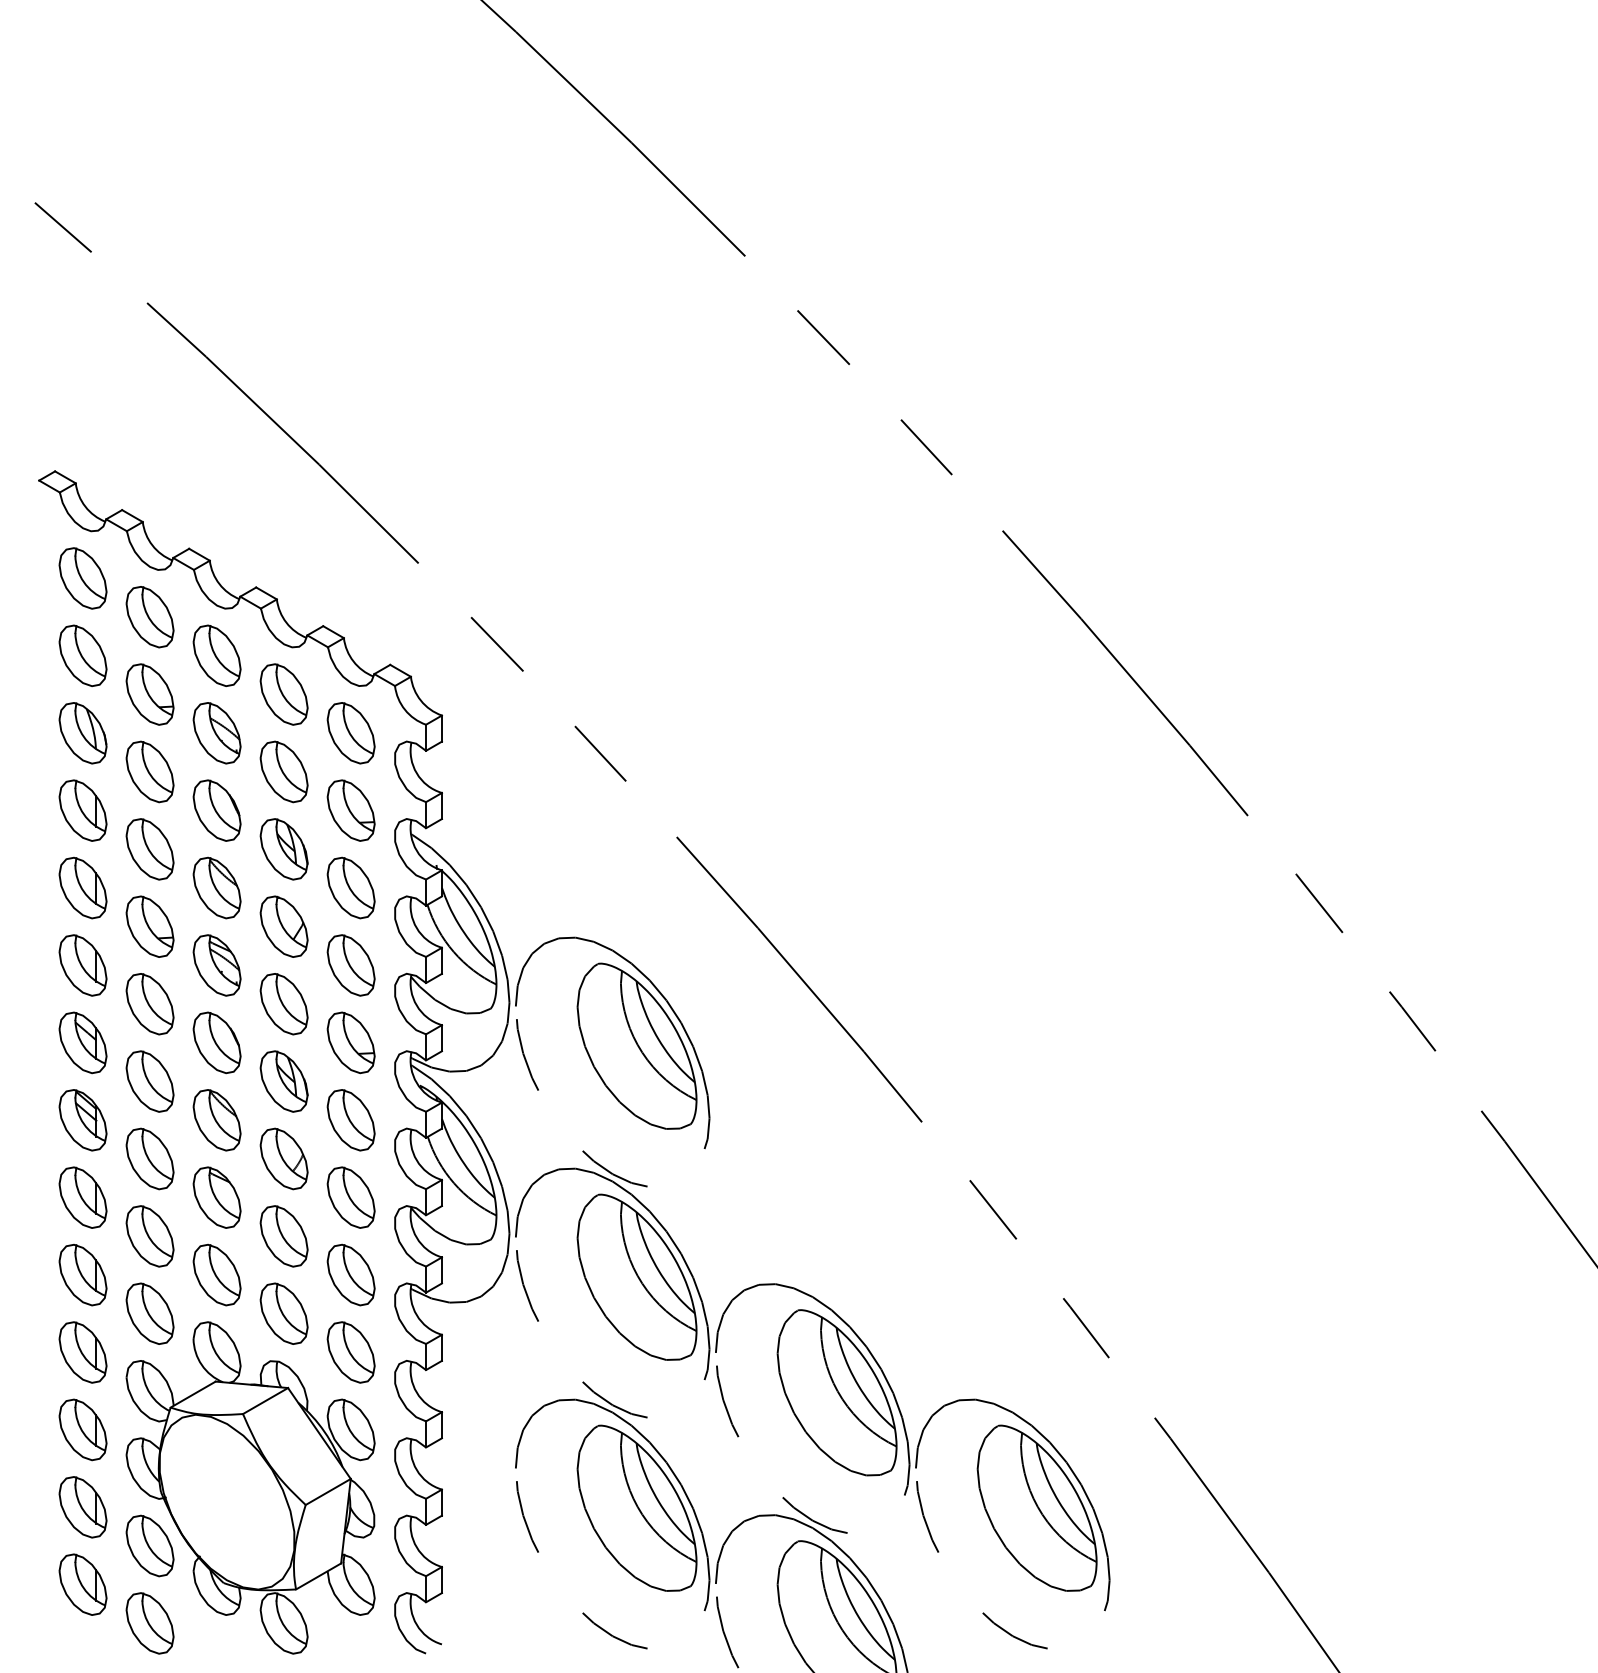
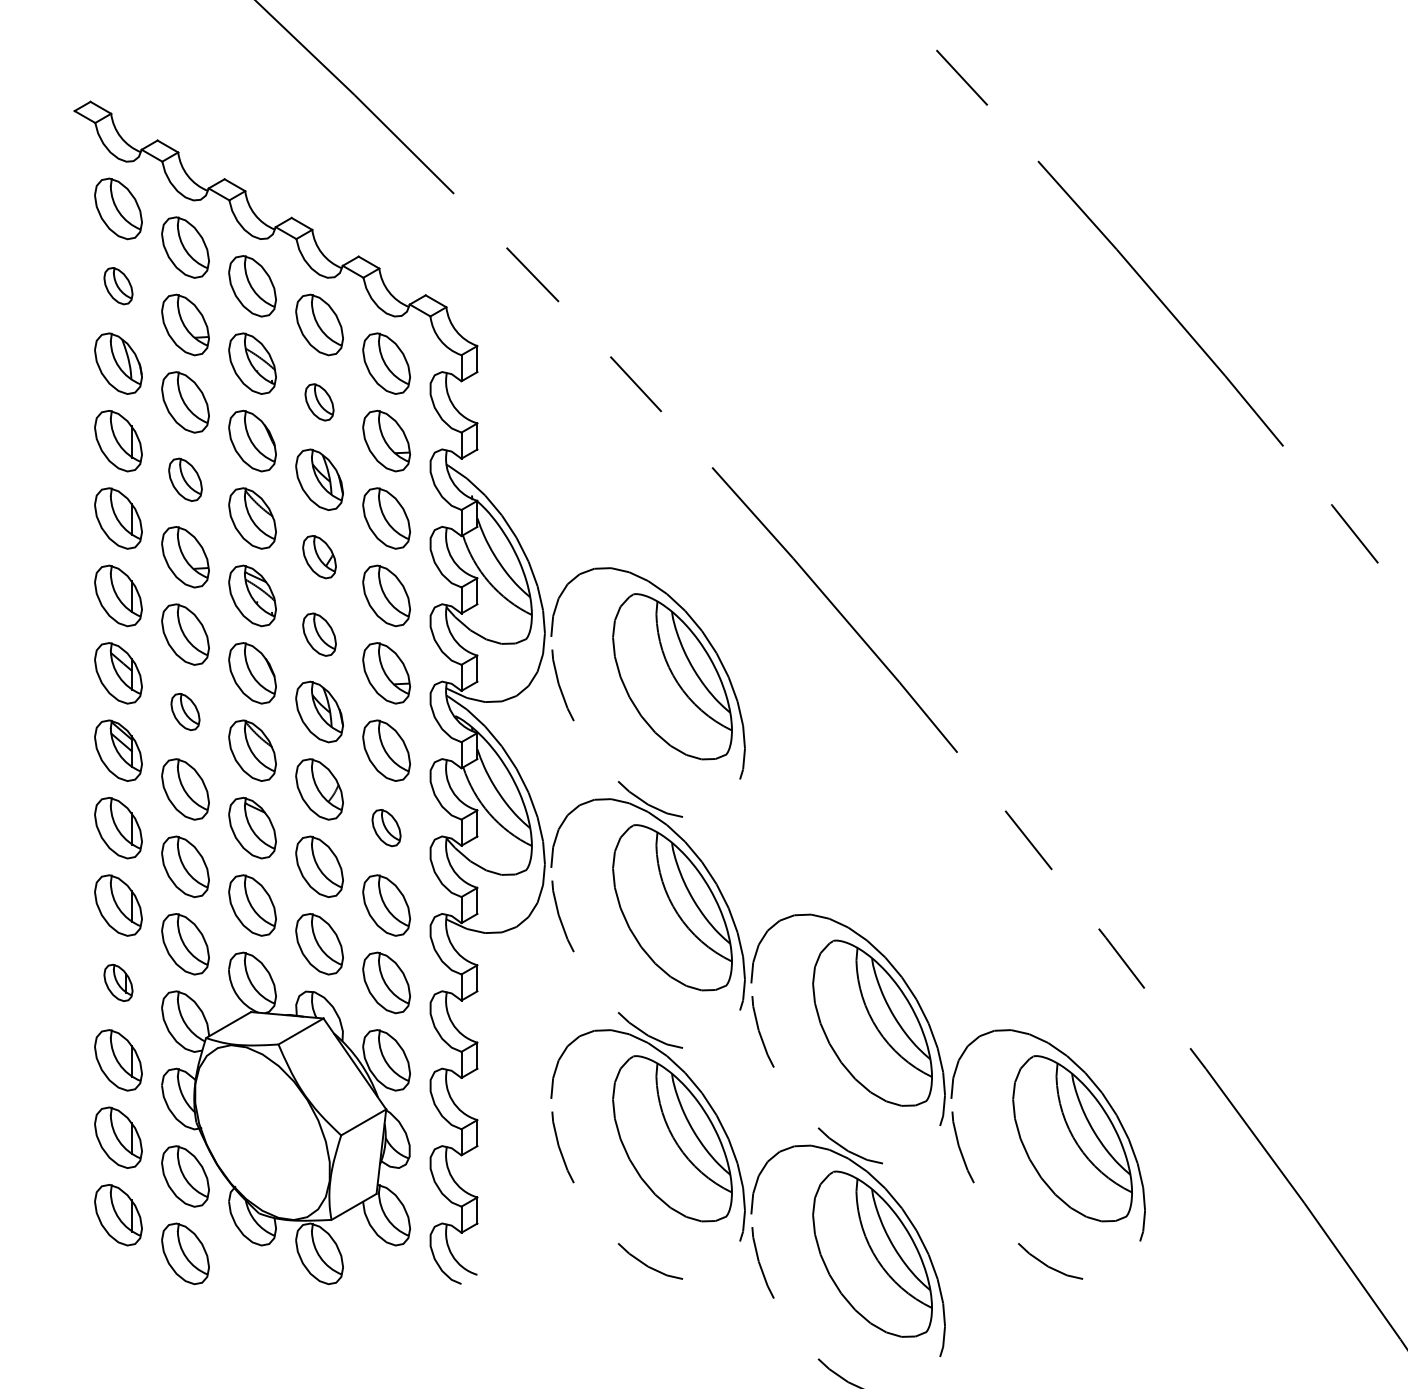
part: (82, 655) -> (117, 285), size x0.6
part: (283, 771) -> (318, 401), size x0.6
part: (149, 849) -> (184, 479), size x0.7
part: (283, 926) -> (318, 556), size x0.7
part: (283, 1004) -> (318, 634), size x0.7
part: (149, 1081) -> (184, 711), size x0.6
part: (350, 1197) -> (385, 827), size x0.6
part: (82, 1352) -> (117, 982), size x0.6

